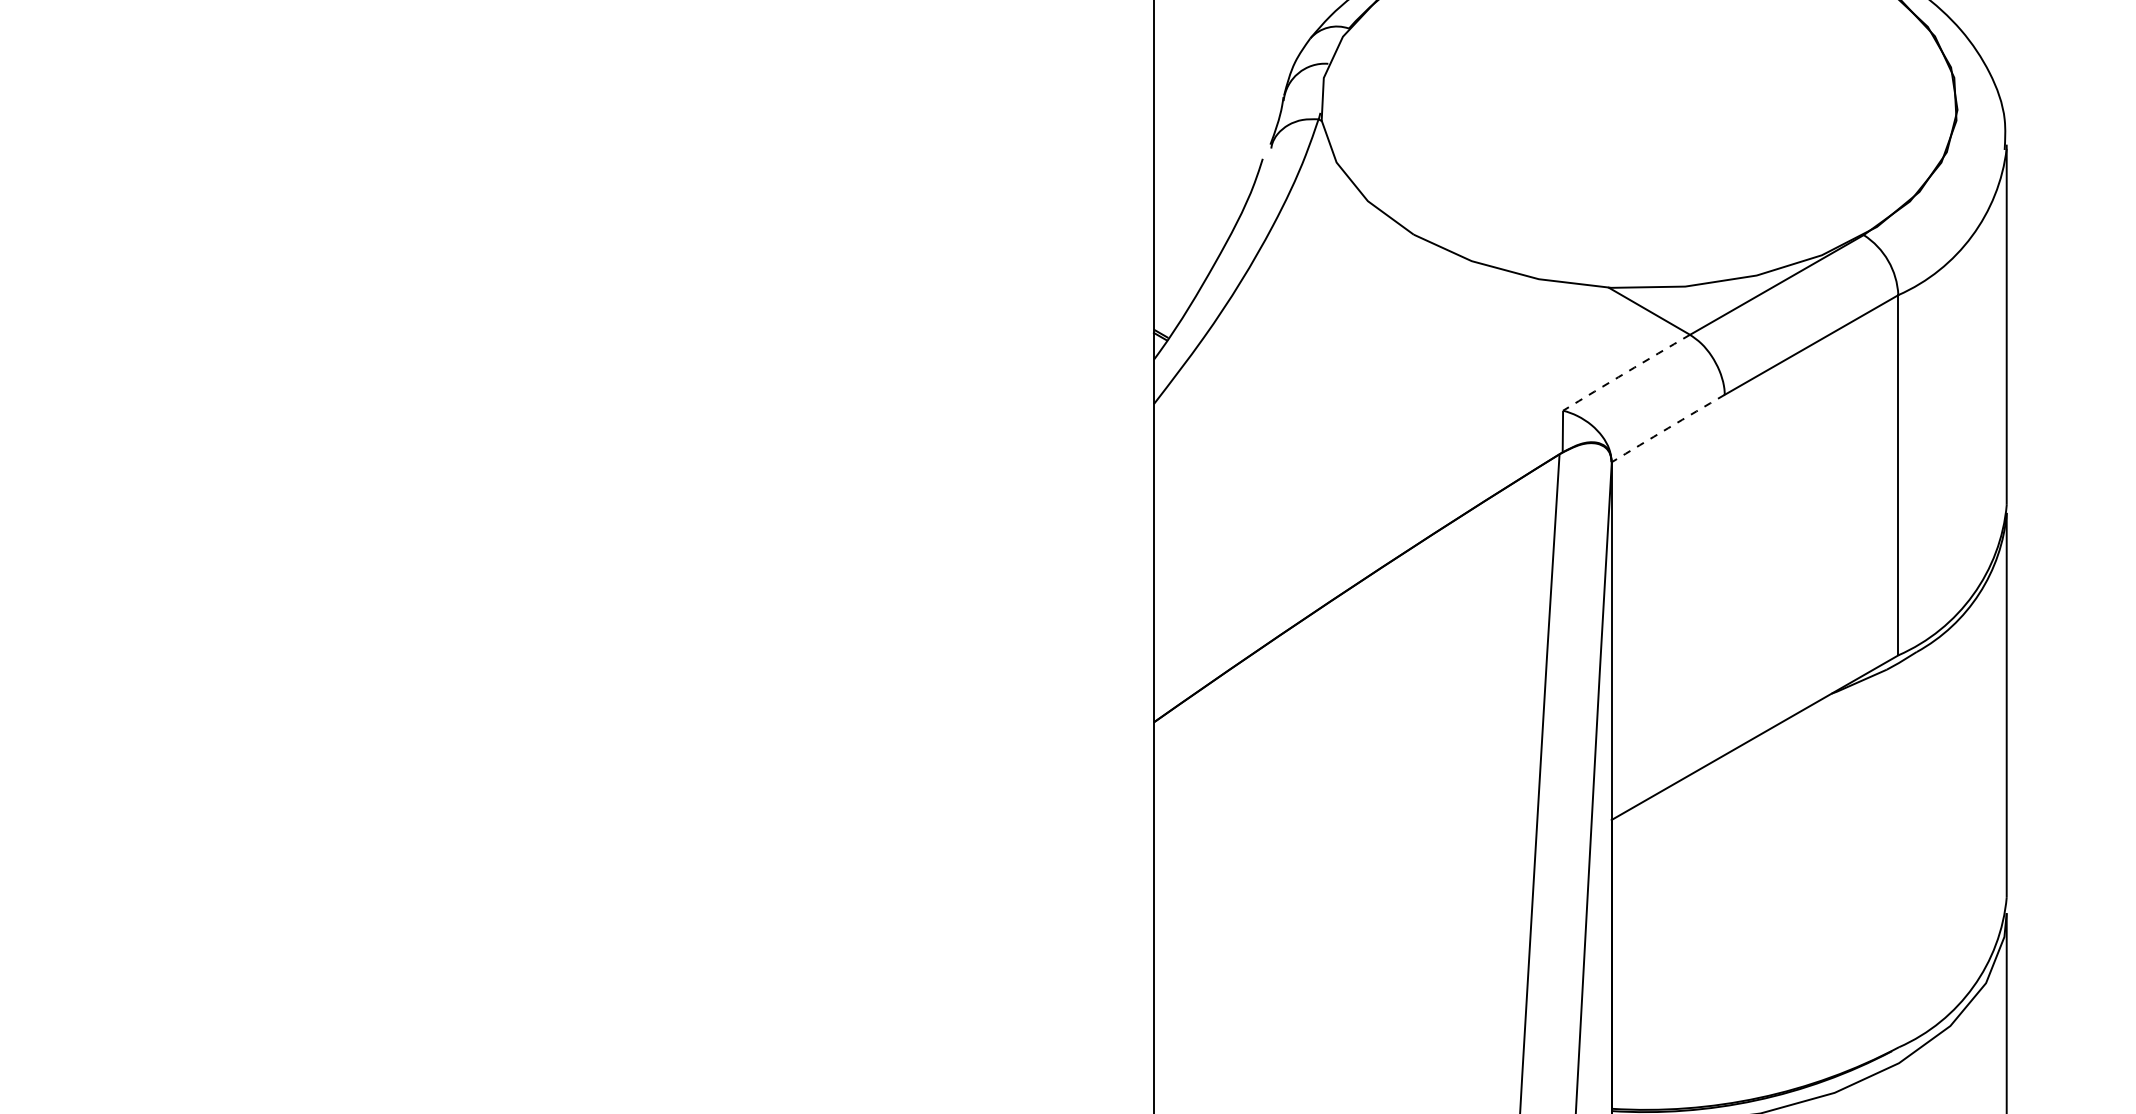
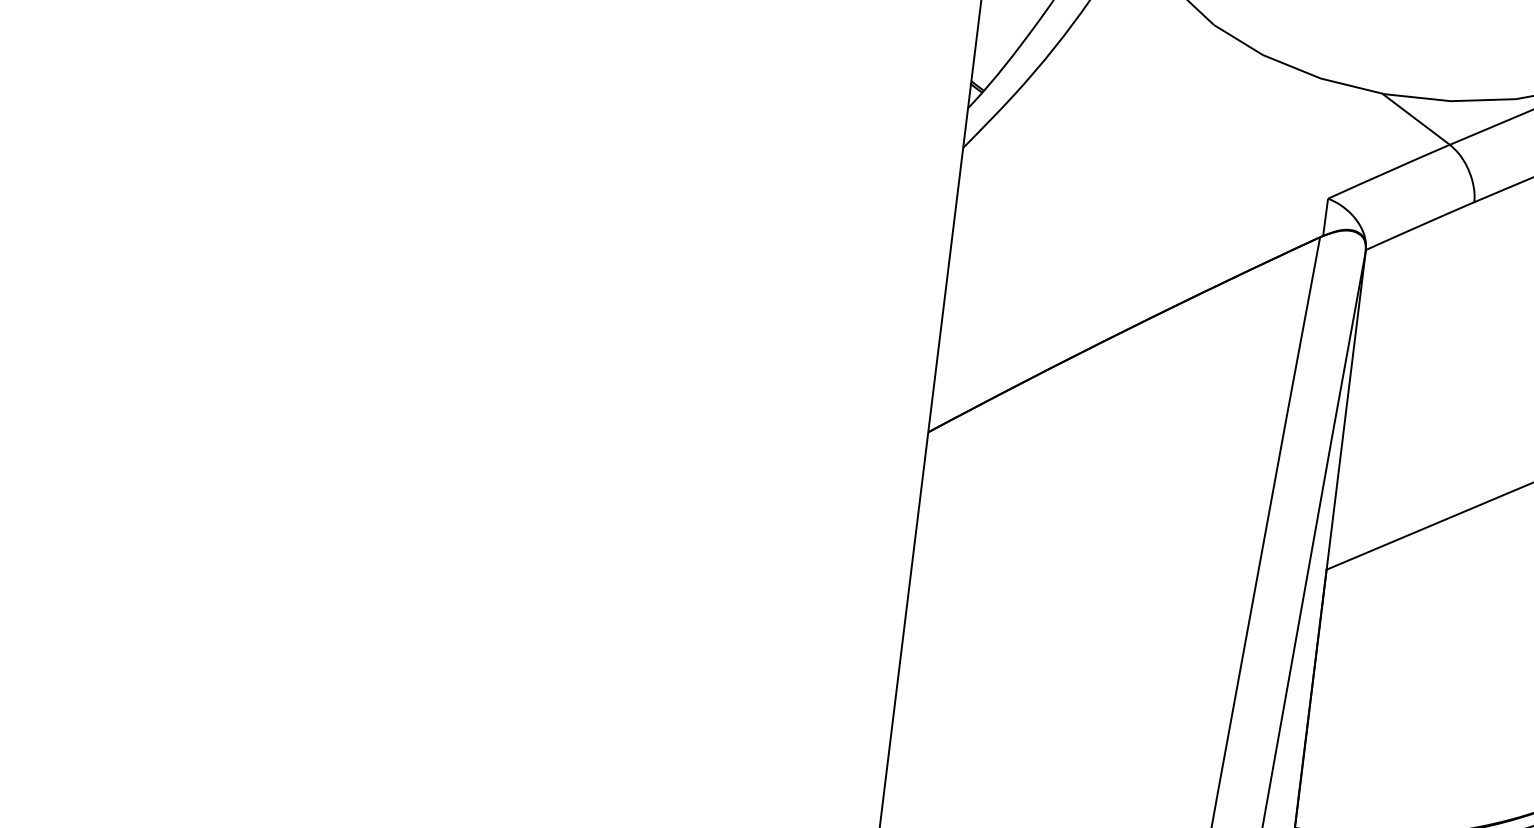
arc: (1626, 372) -> (1388, 171), dashed -> solid
arc: (1668, 428) -> (1420, 226), dashed -> solid

